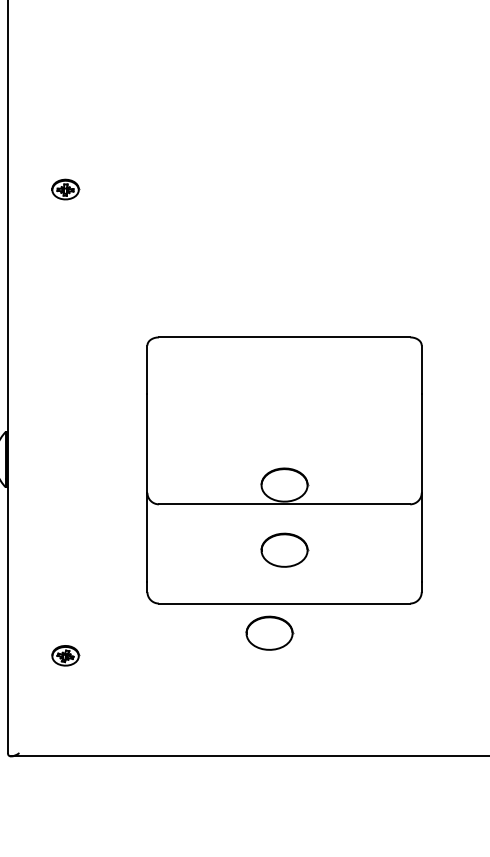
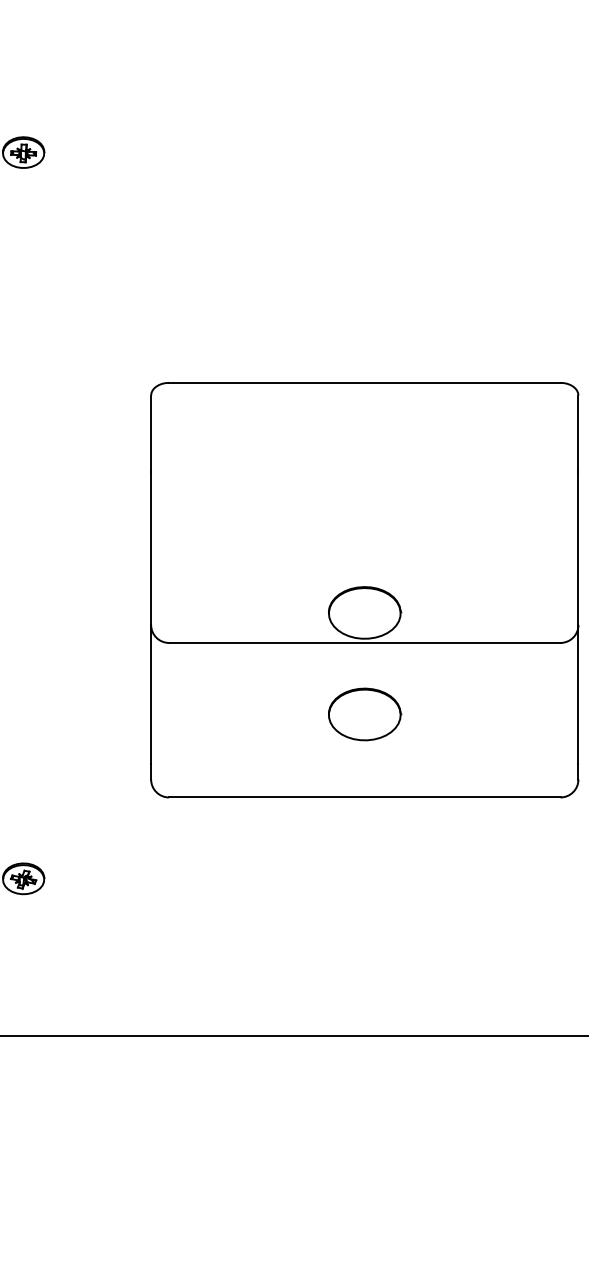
part: (269, 632) -> (341, 842), removed

